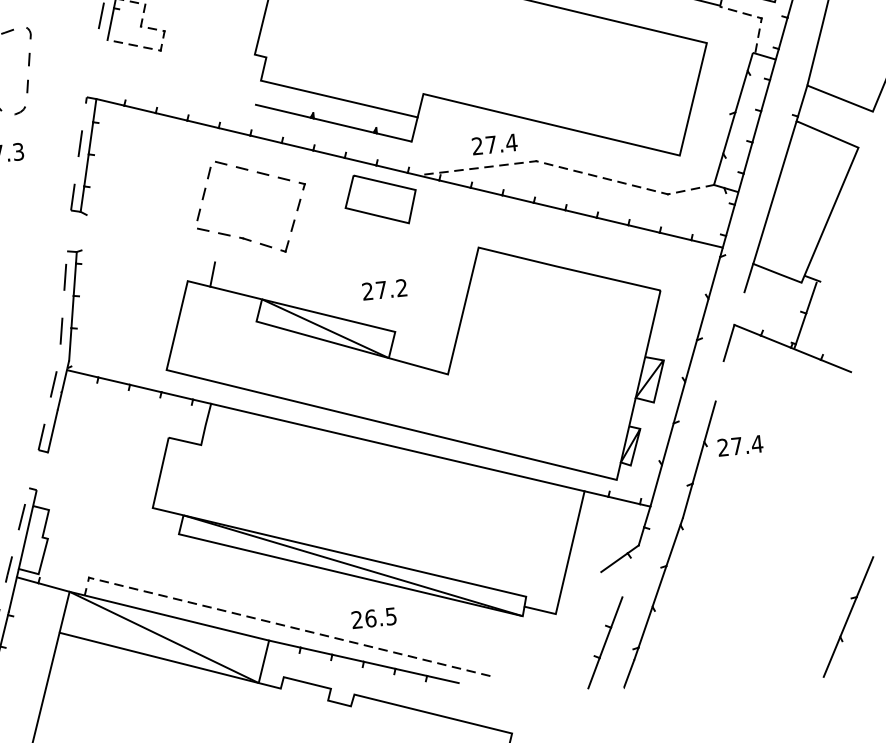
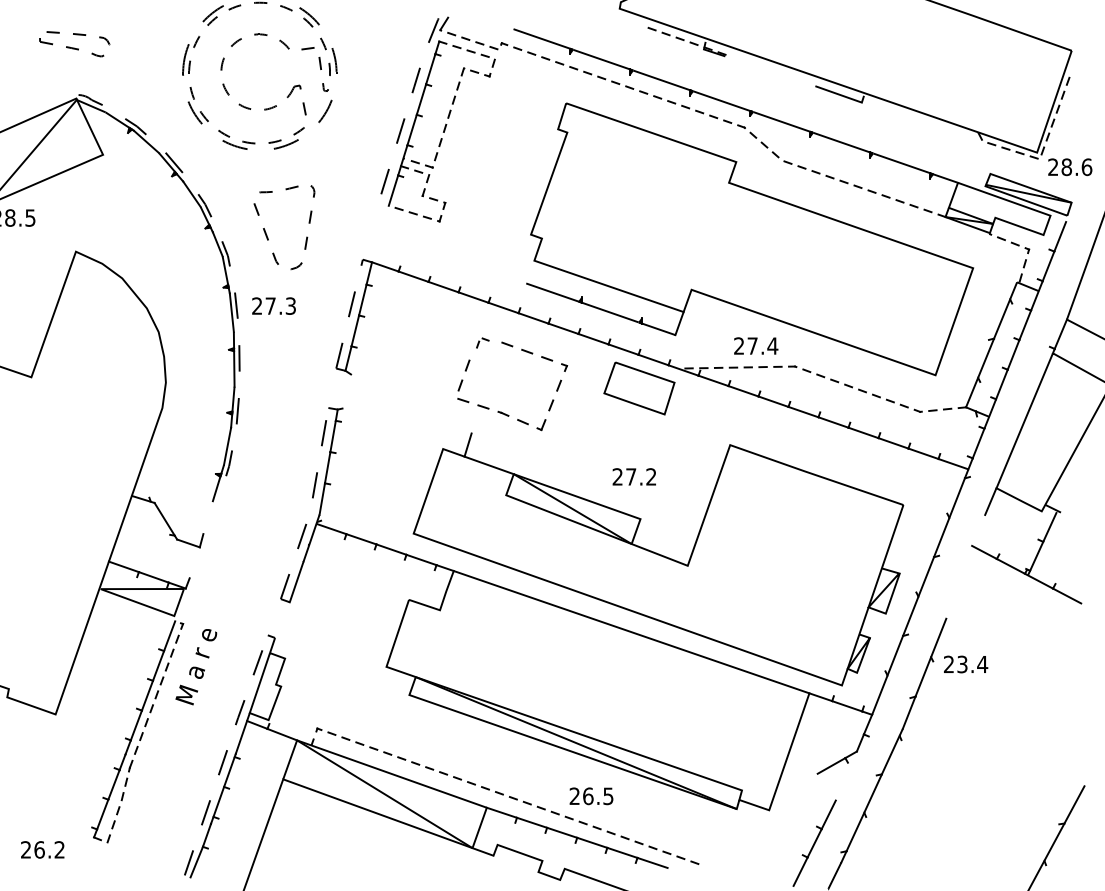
part: (216, 169) -> (482, 342), size x0.6
line: (729, 342) -> (965, 562), removed
text: (736, 446) -> (962, 664), 27.4 -> 23.4

